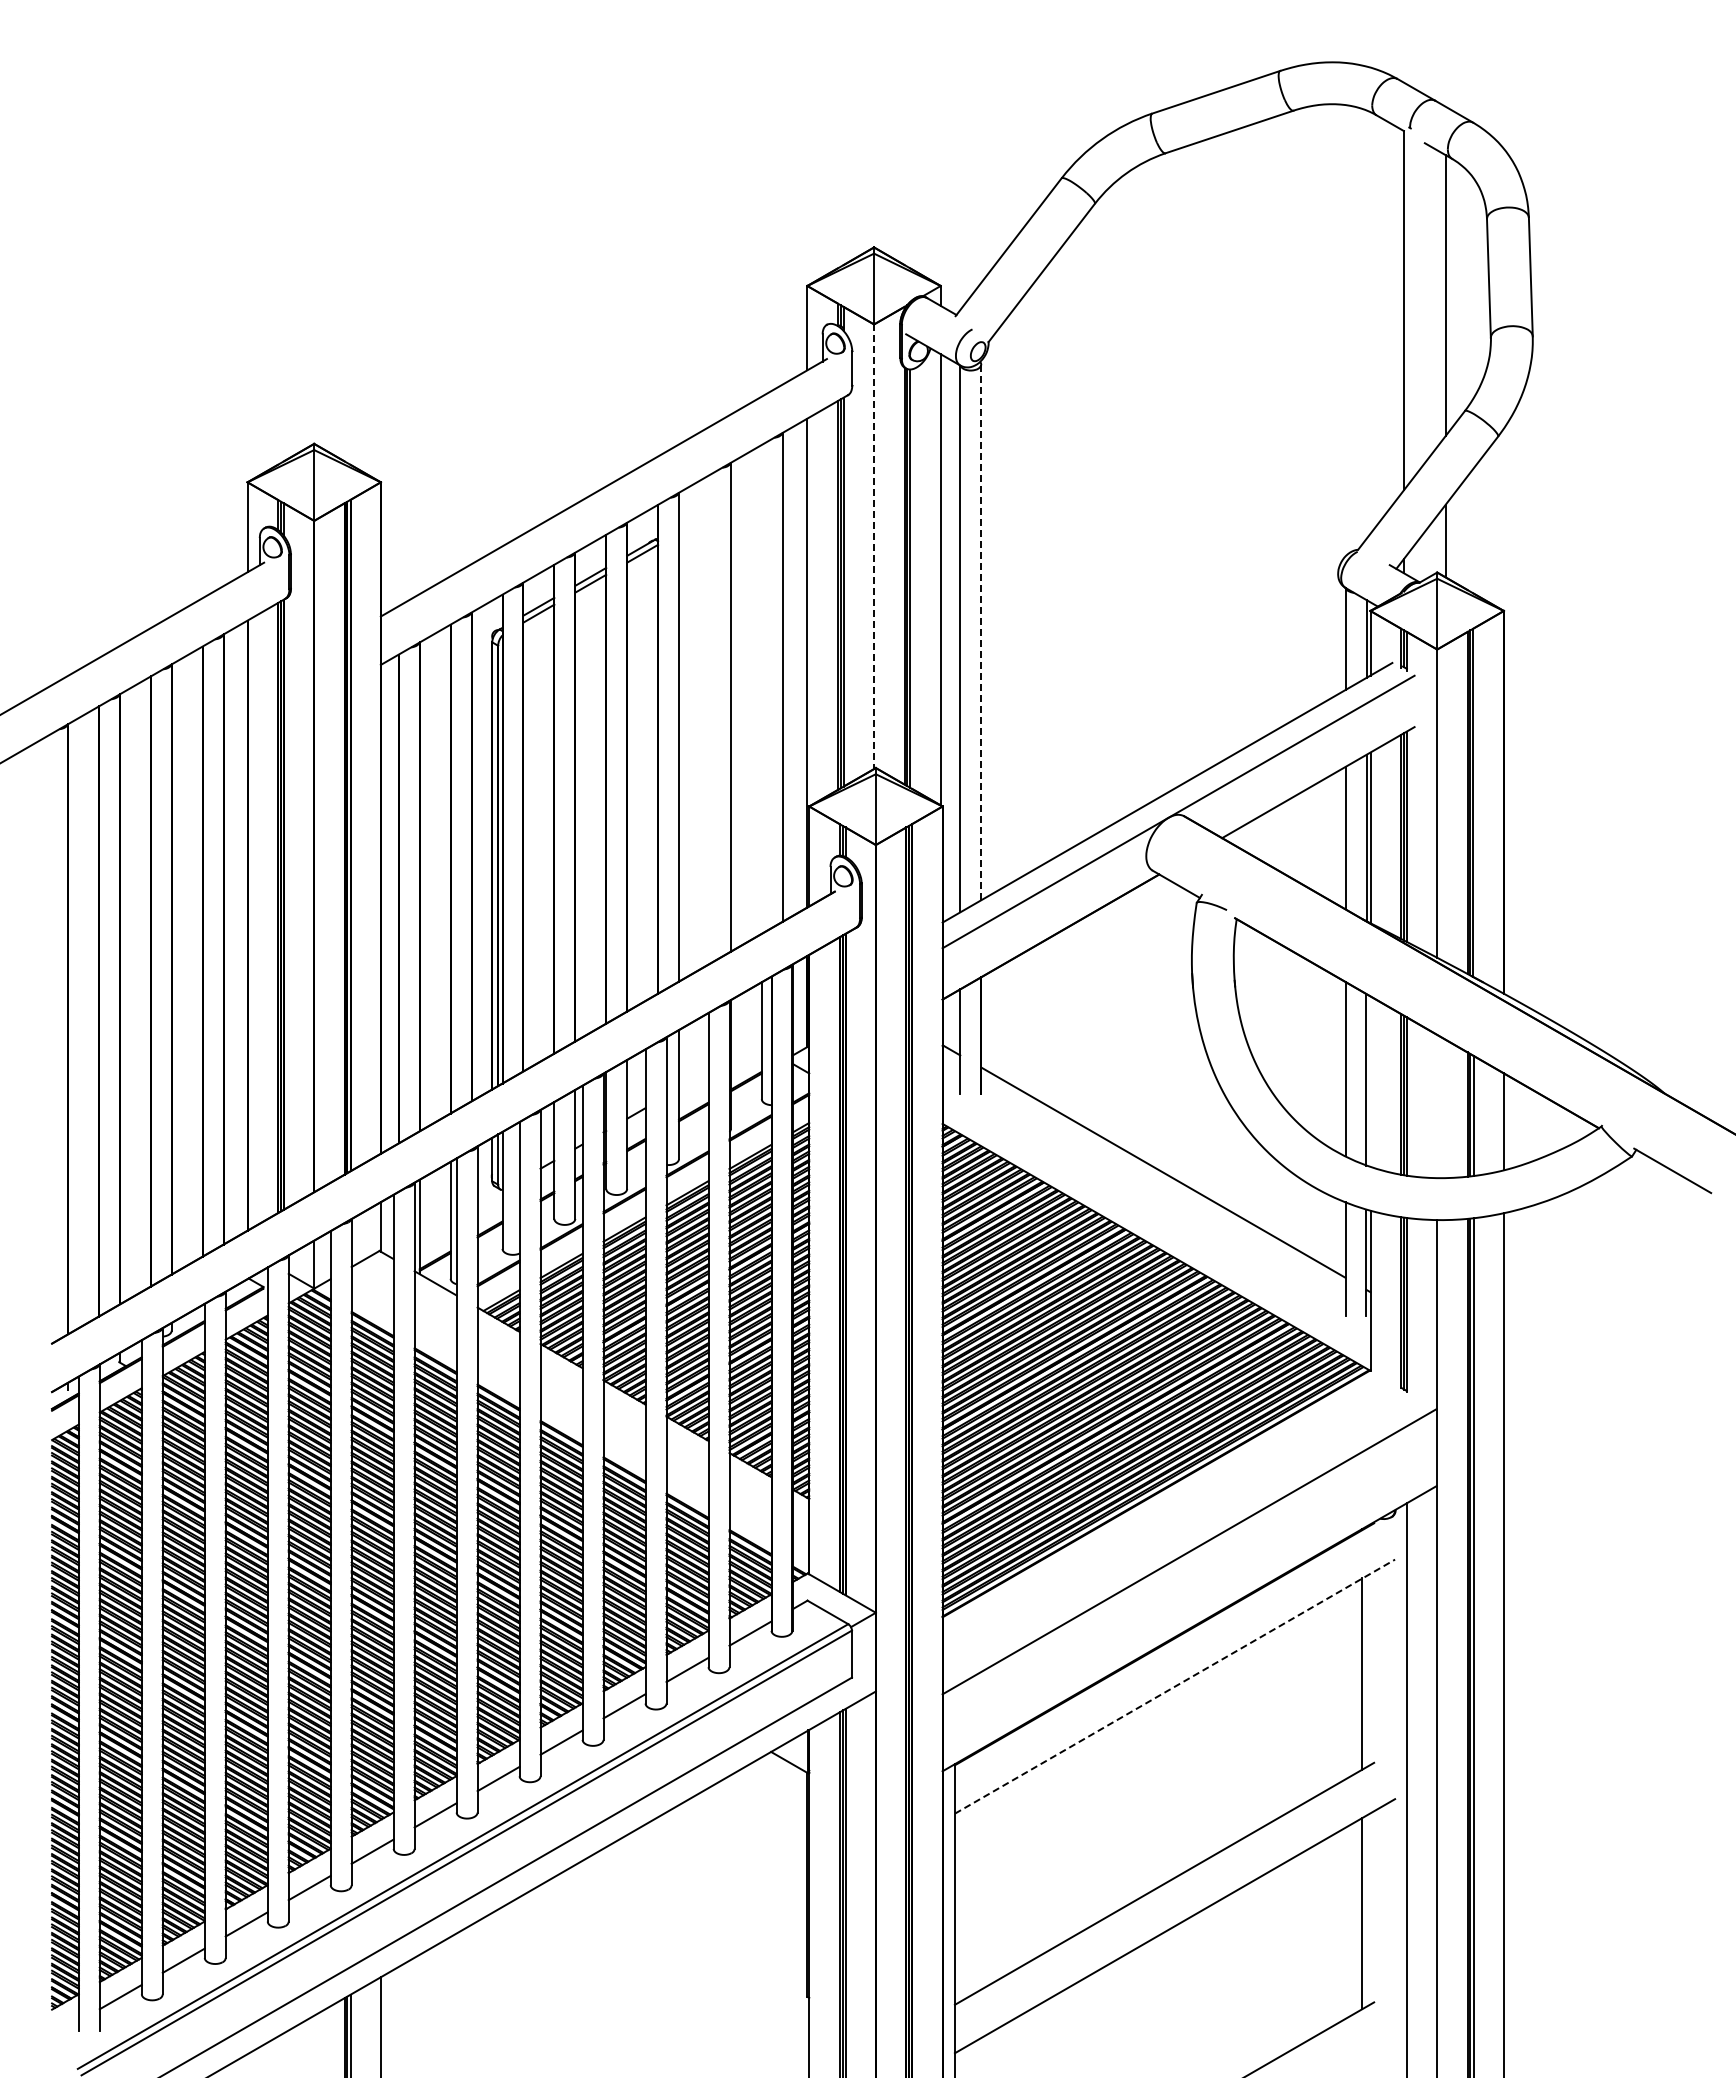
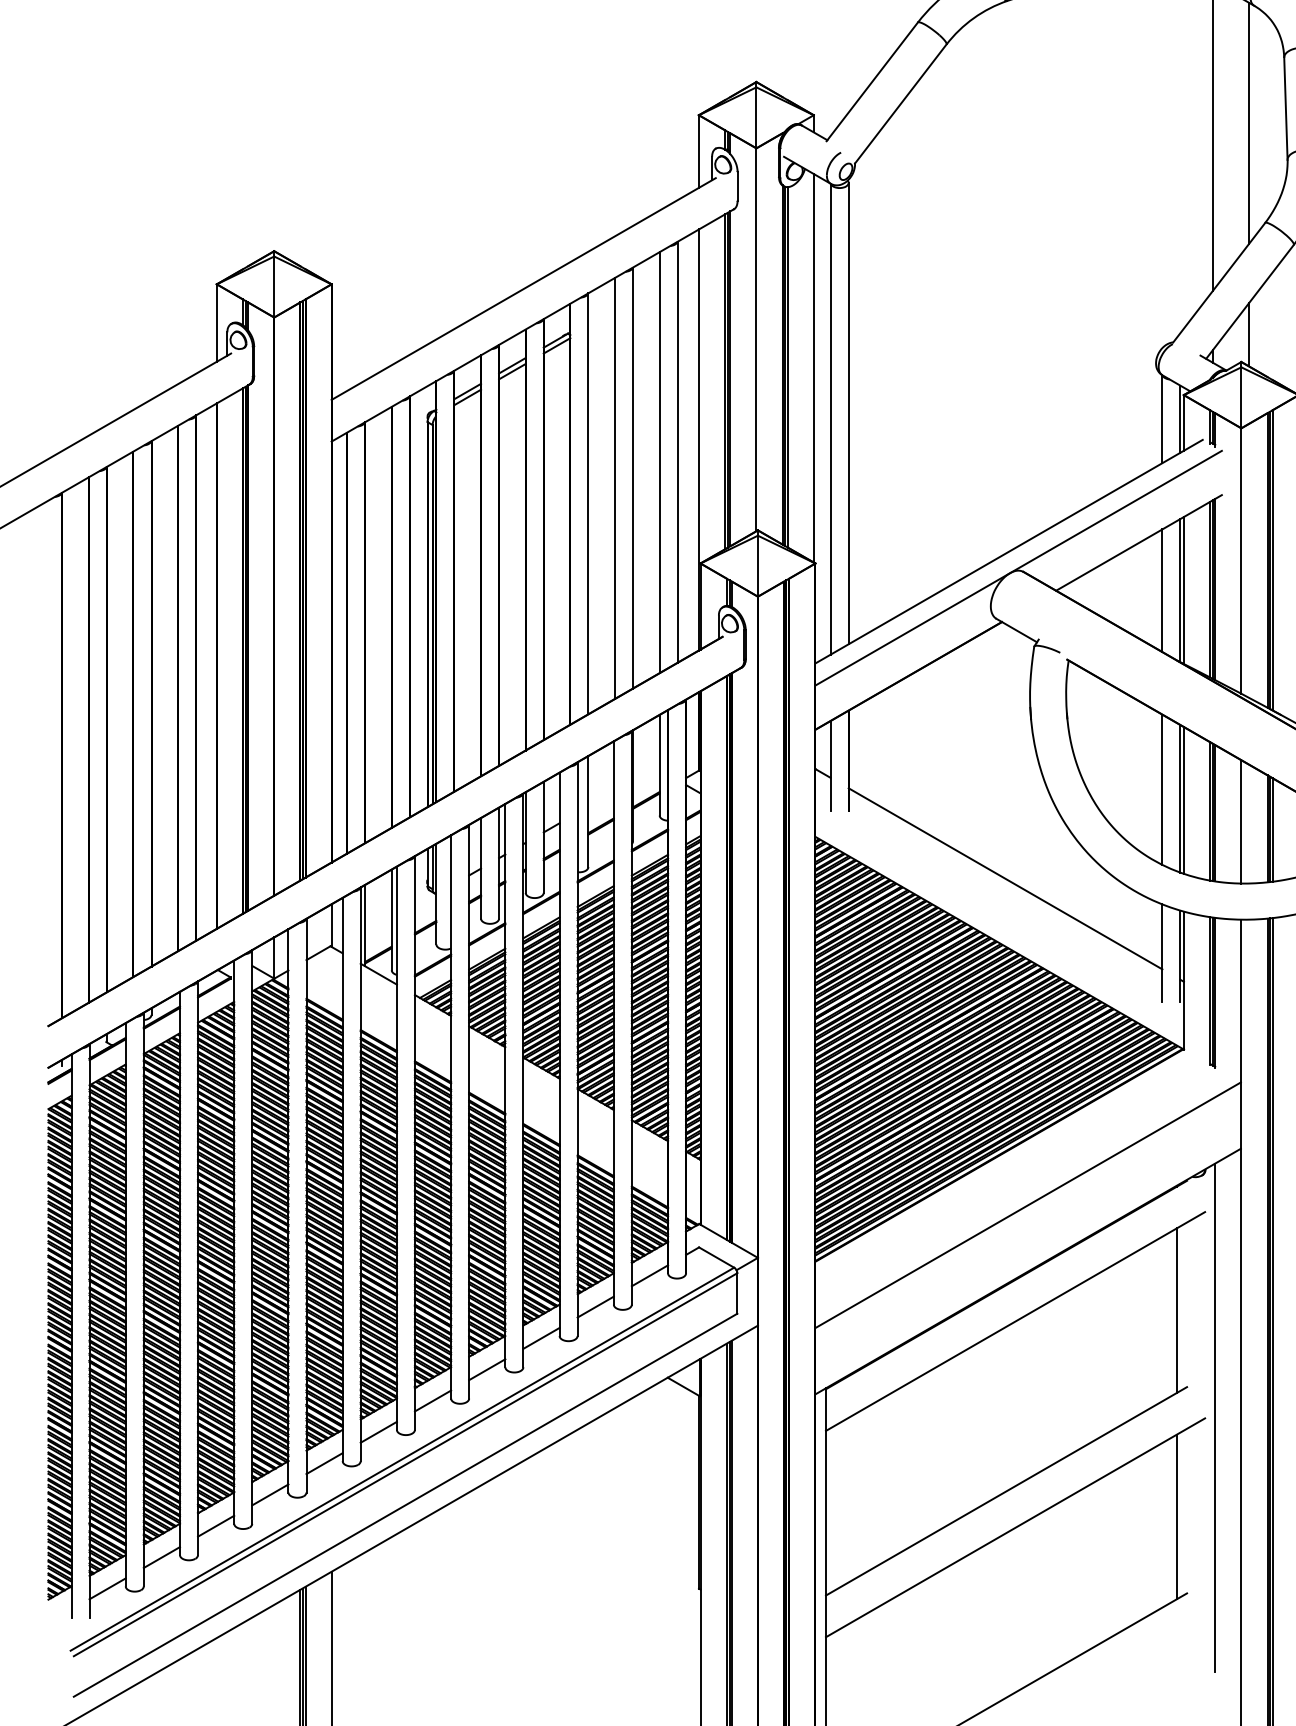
line: (874, 547) -> (756, 340), dashed -> solid
line: (981, 632) -> (848, 413), dashed -> solid
line: (761, 689) -> (659, 462), added
line: (709, 719) -> (614, 488), added
line: (1370, 1081) -> (1183, 800), added
line: (1437, 1106) -> (1241, 821), added
line: (1175, 1686) -> (1015, 1321), dashed -> solid

